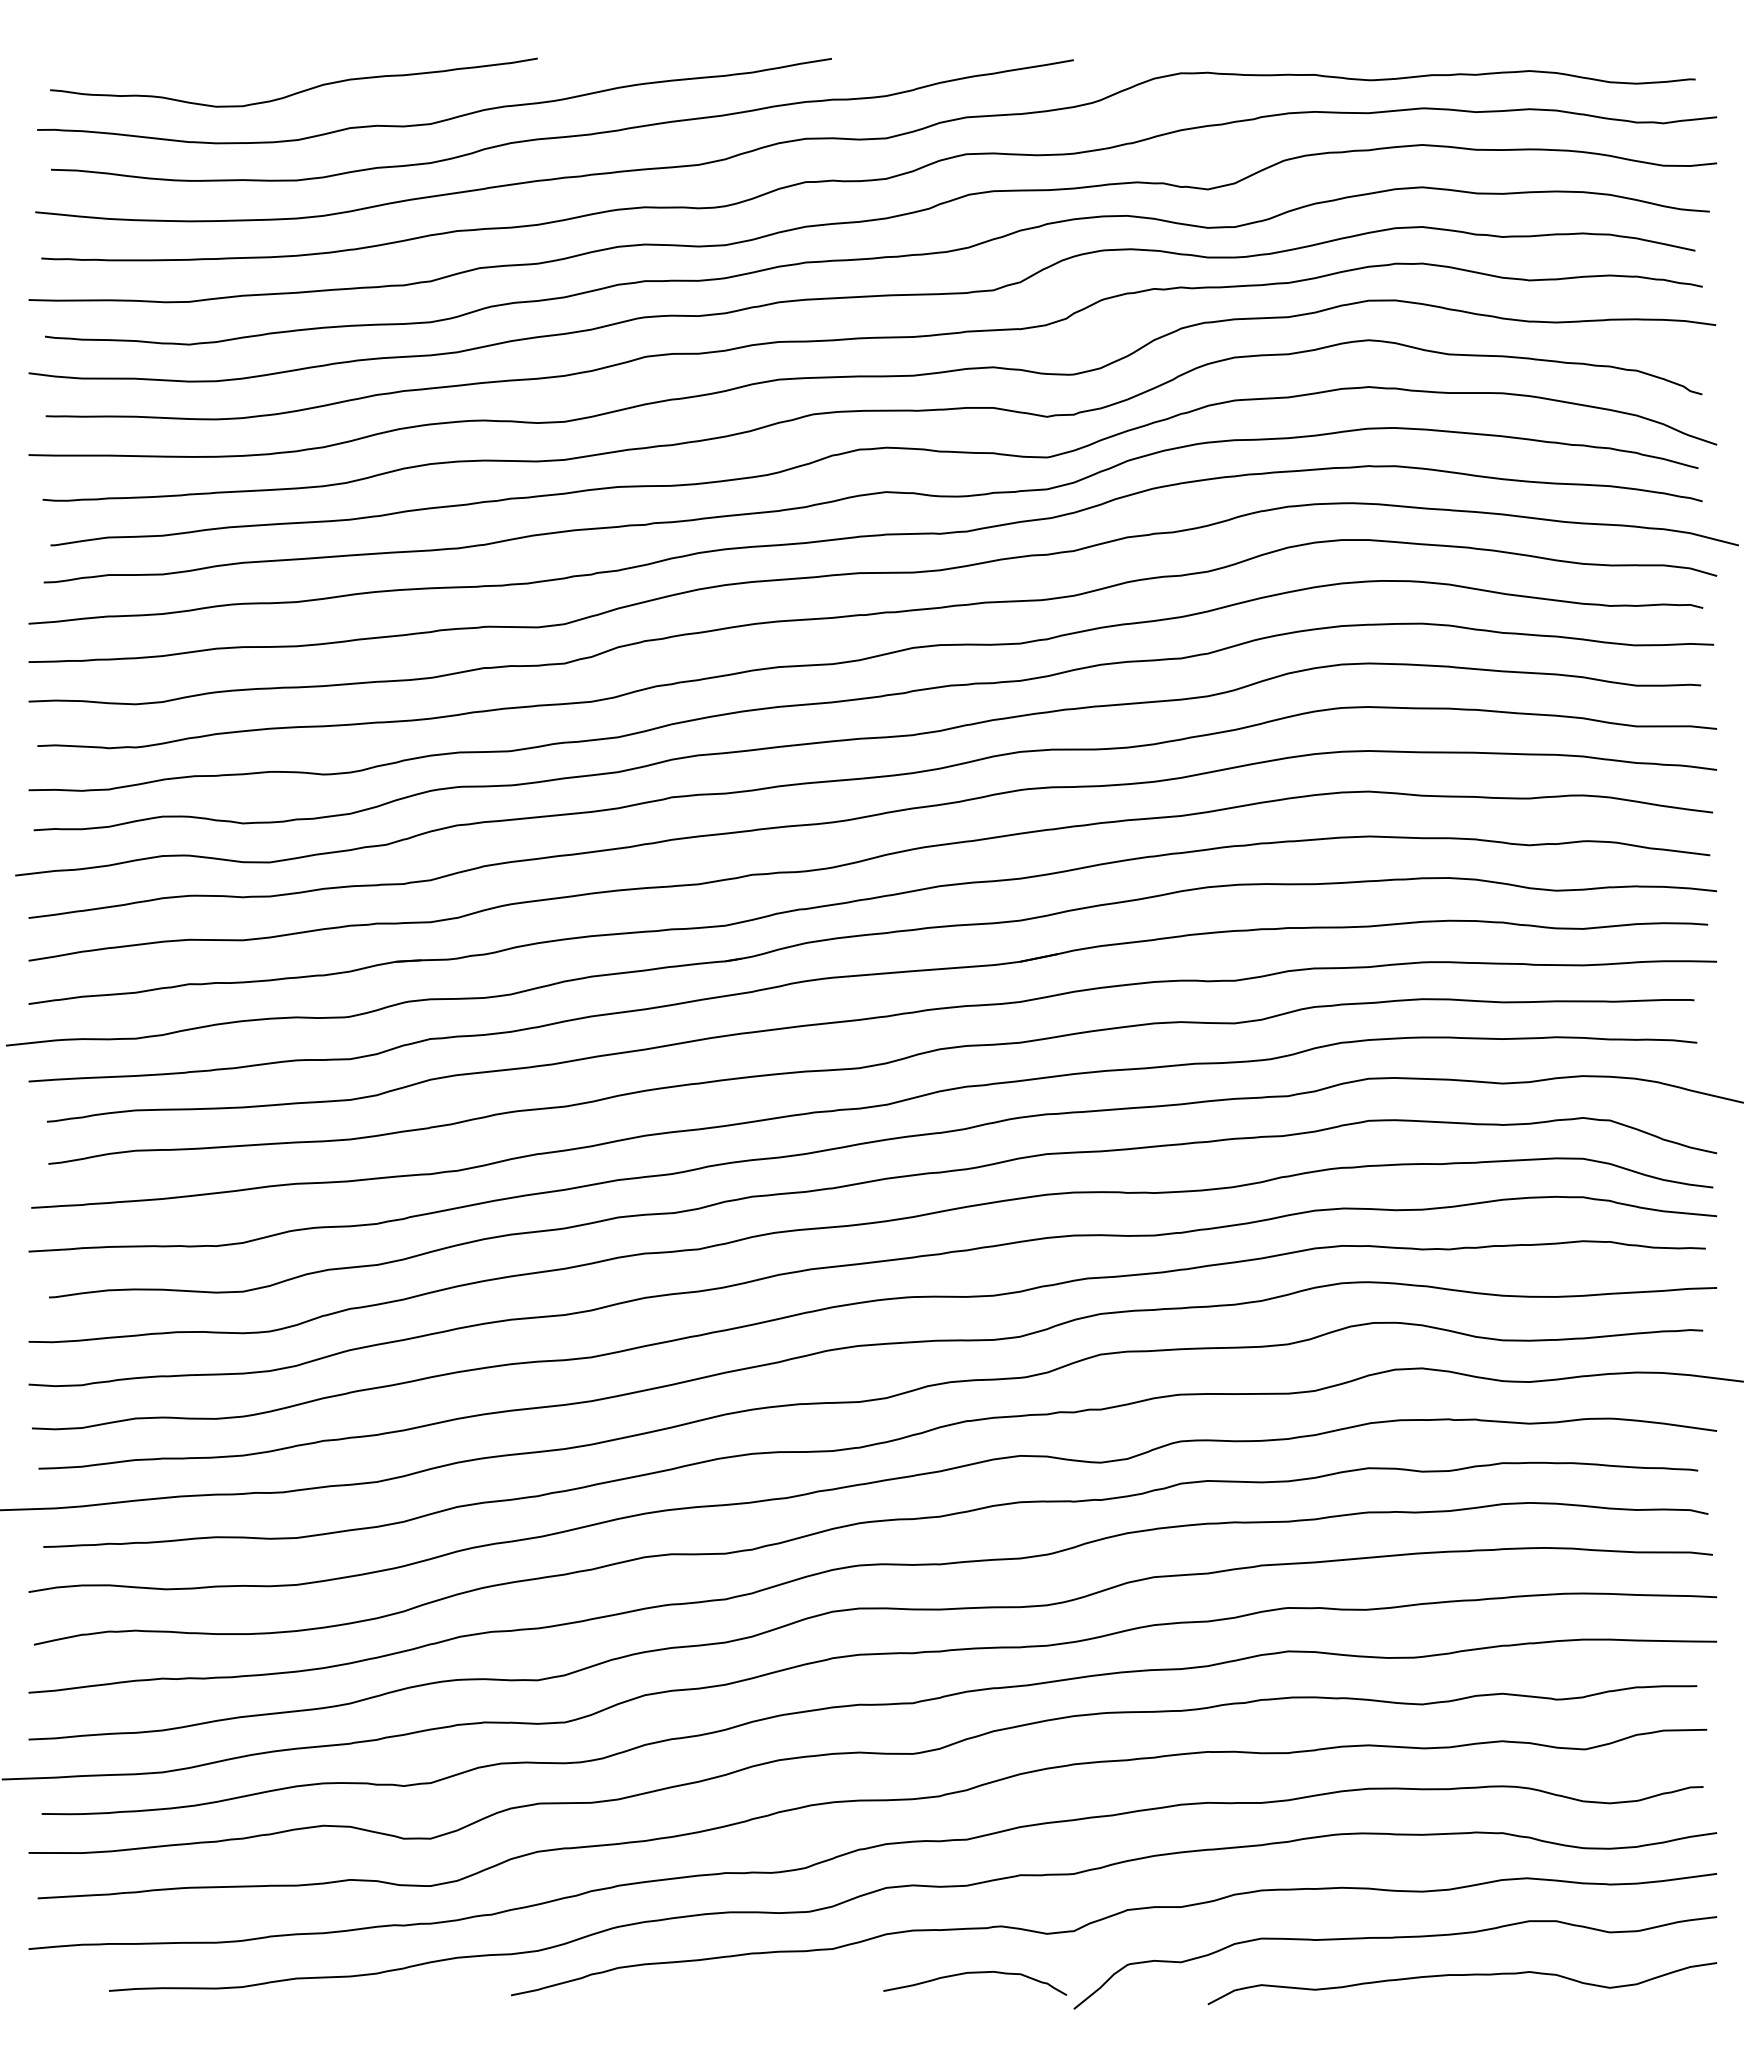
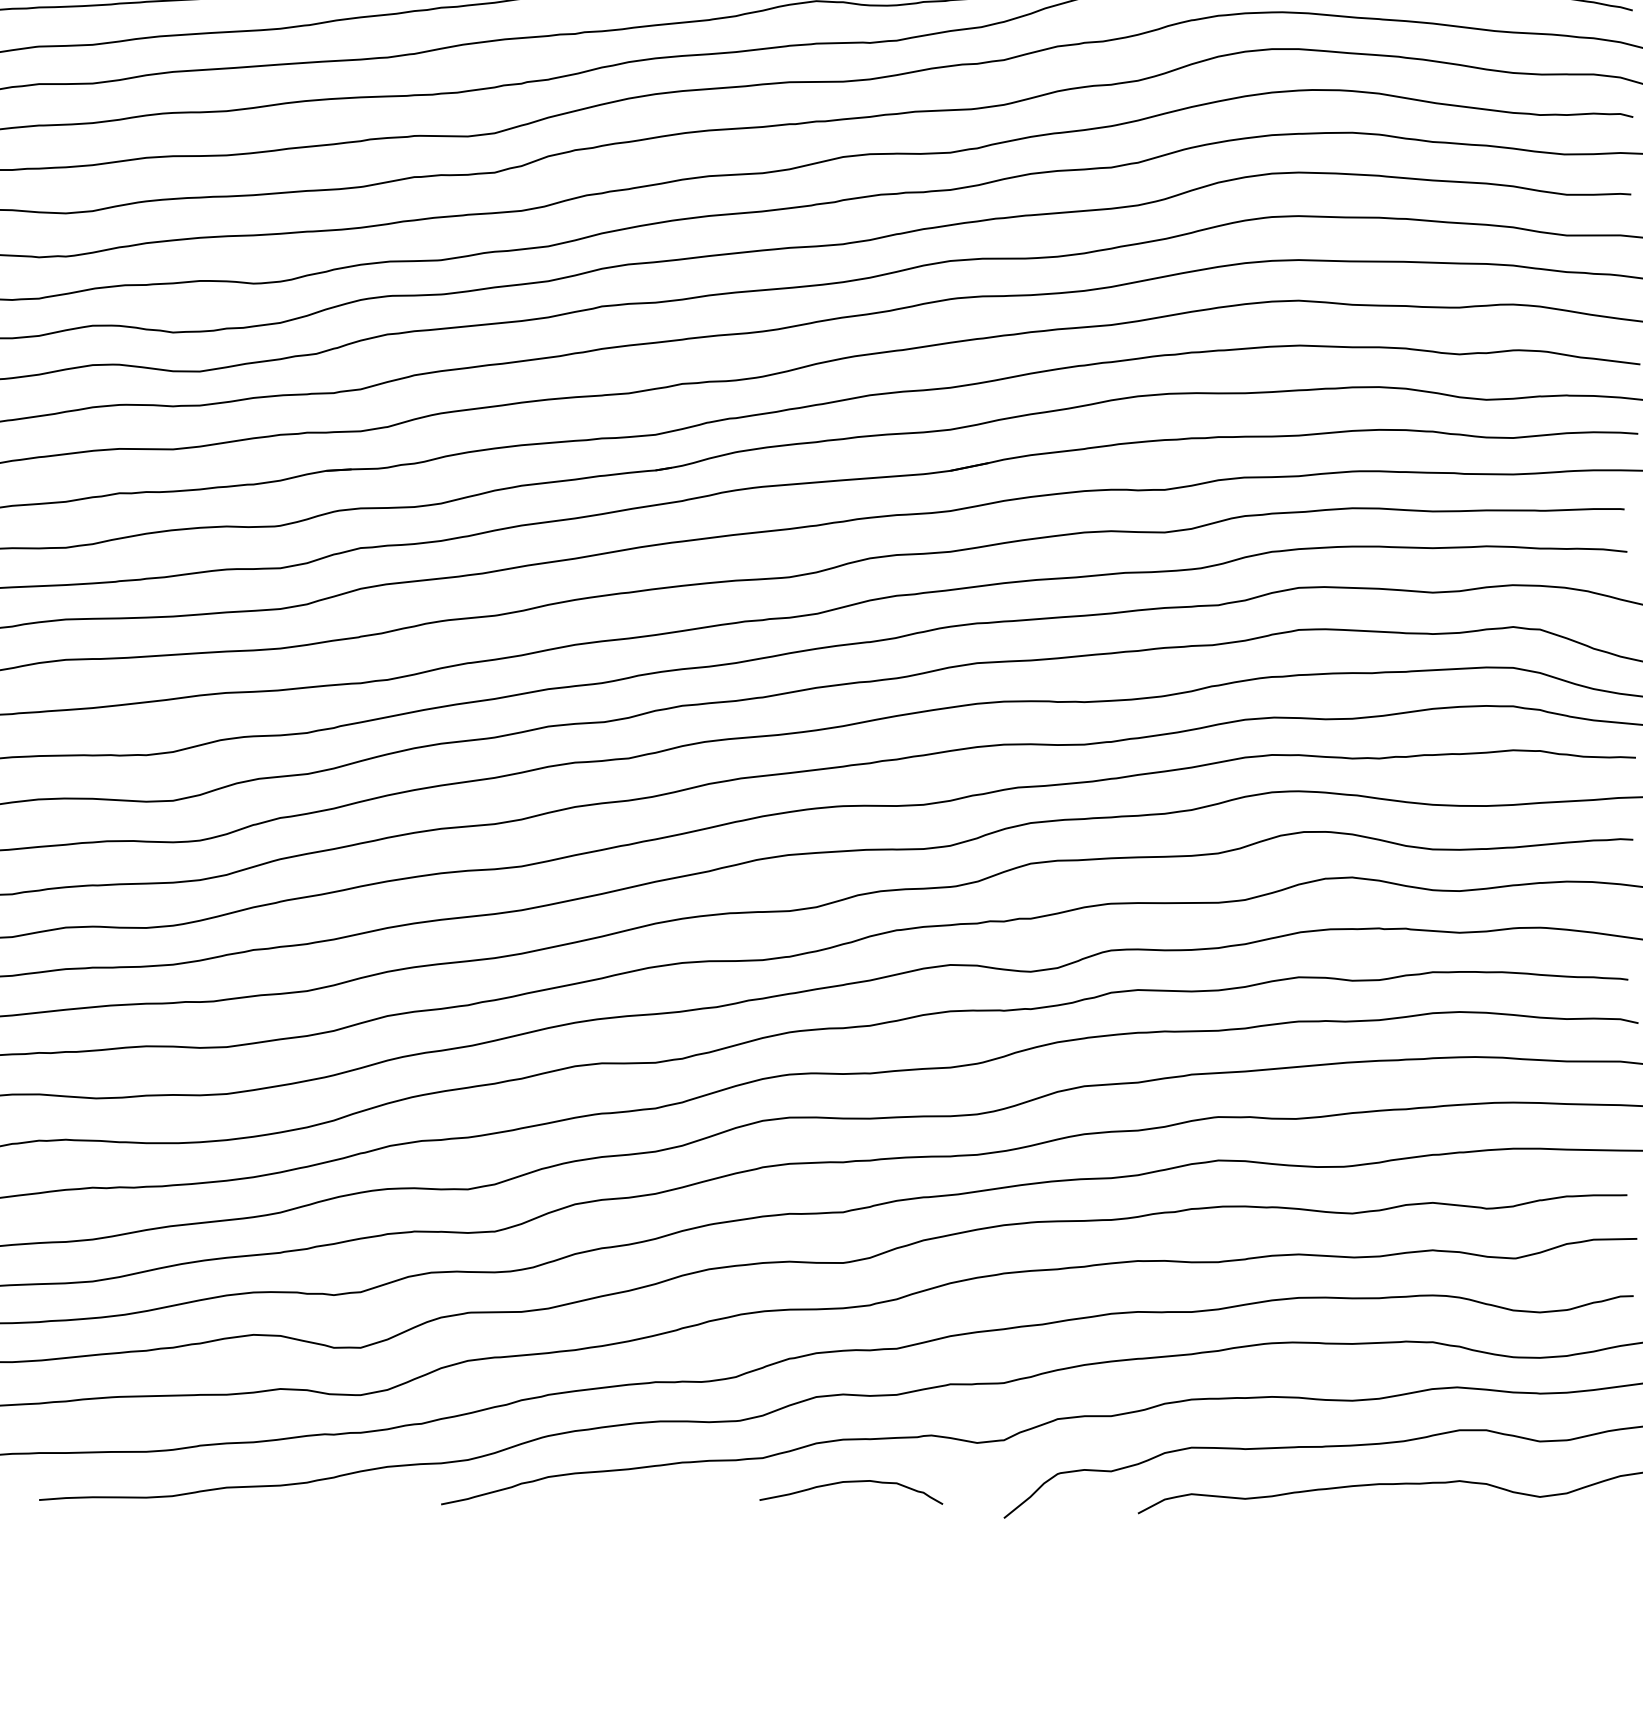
curve: (975, 1973) -> (851, 1482), moved

